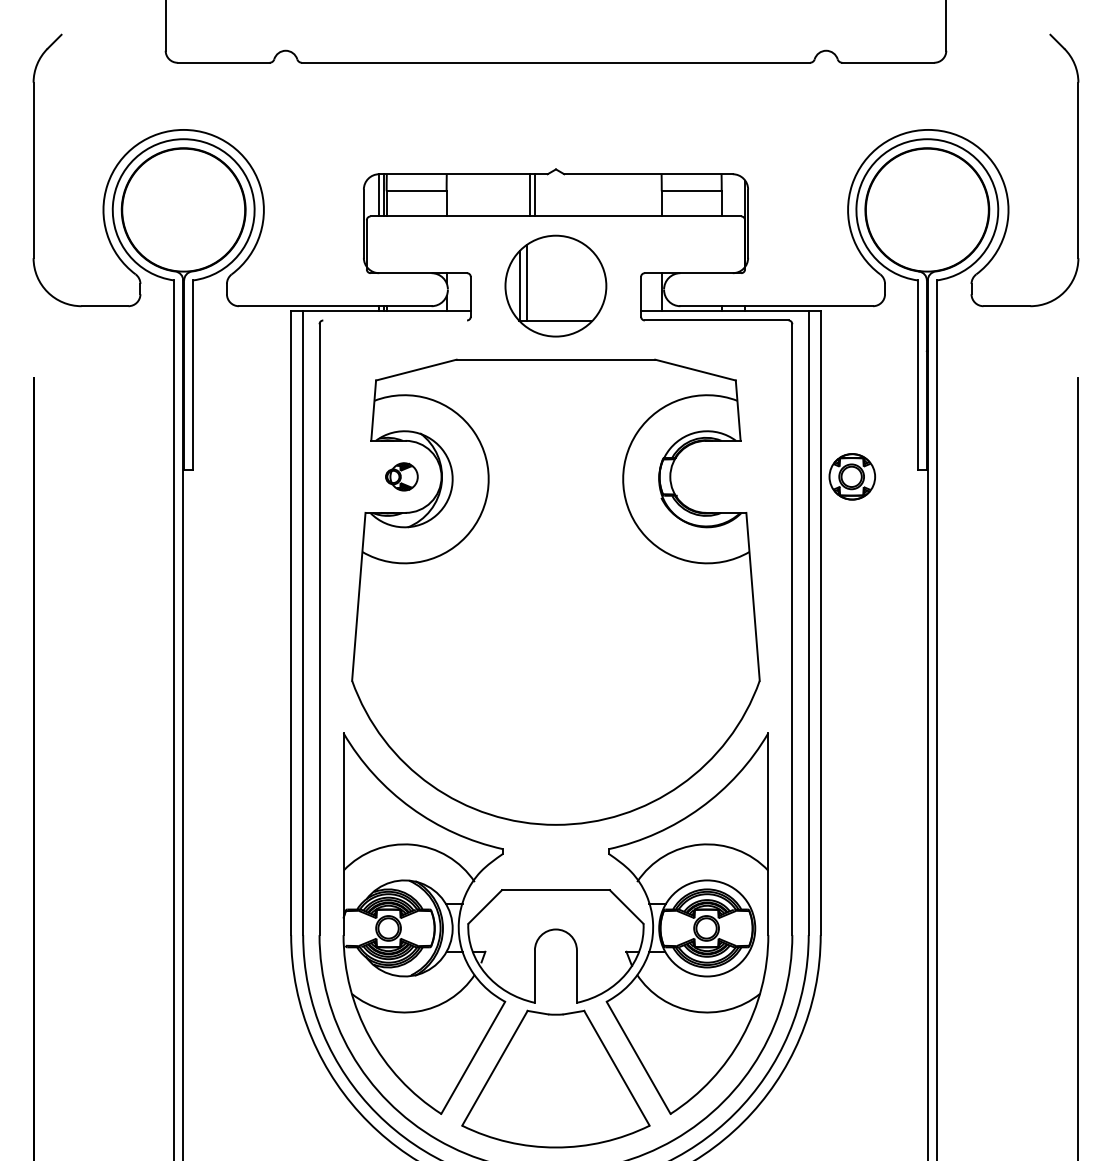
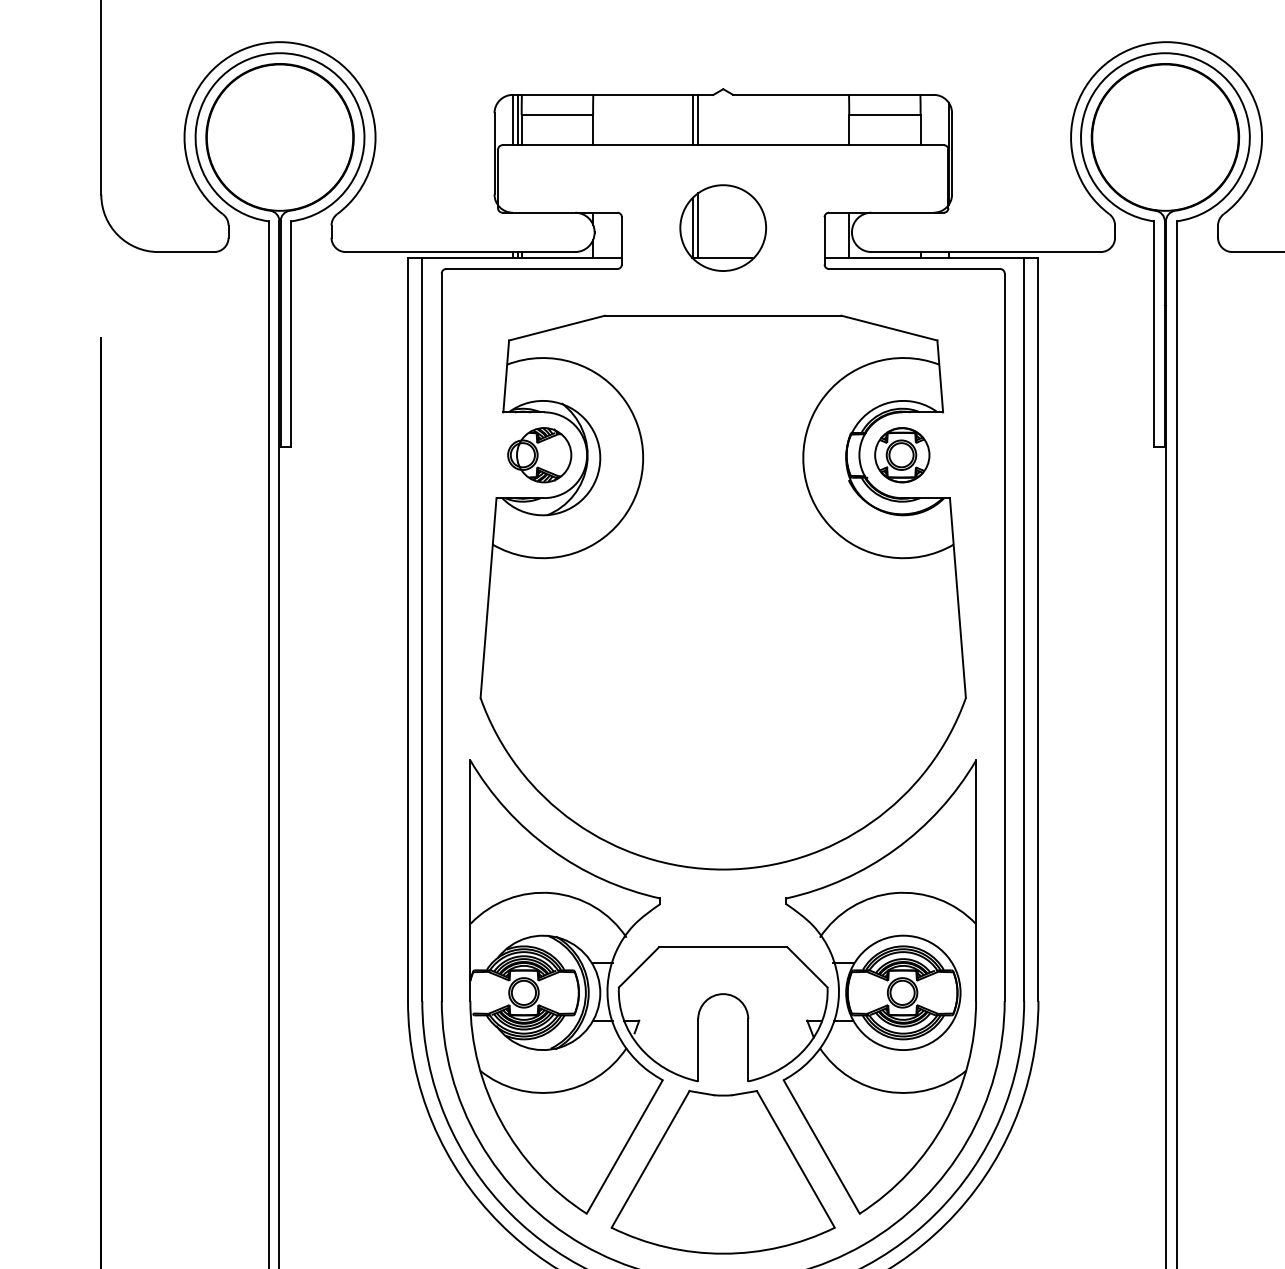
part: (555, 285) -> (722, 227), size x0.71
line: (395, 320) -> (532, 269), added
part: (401, 476) -> (539, 454), size x1.67
part: (851, 476) -> (901, 454), moved

